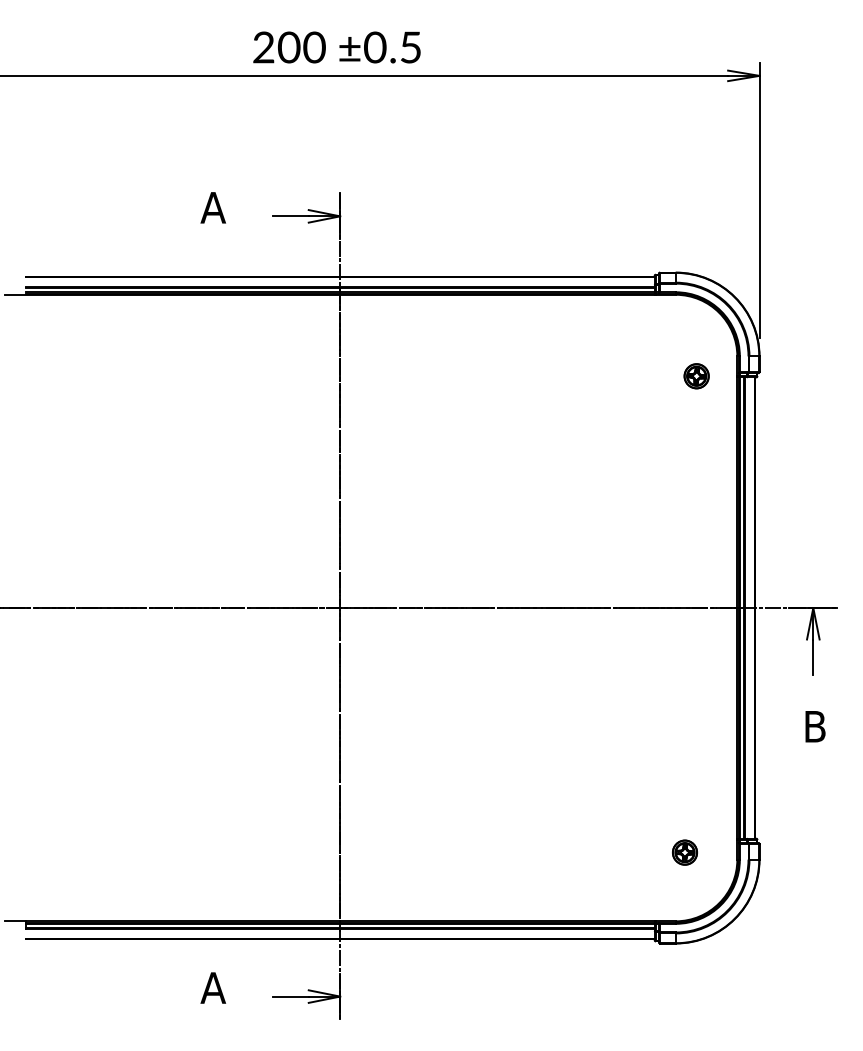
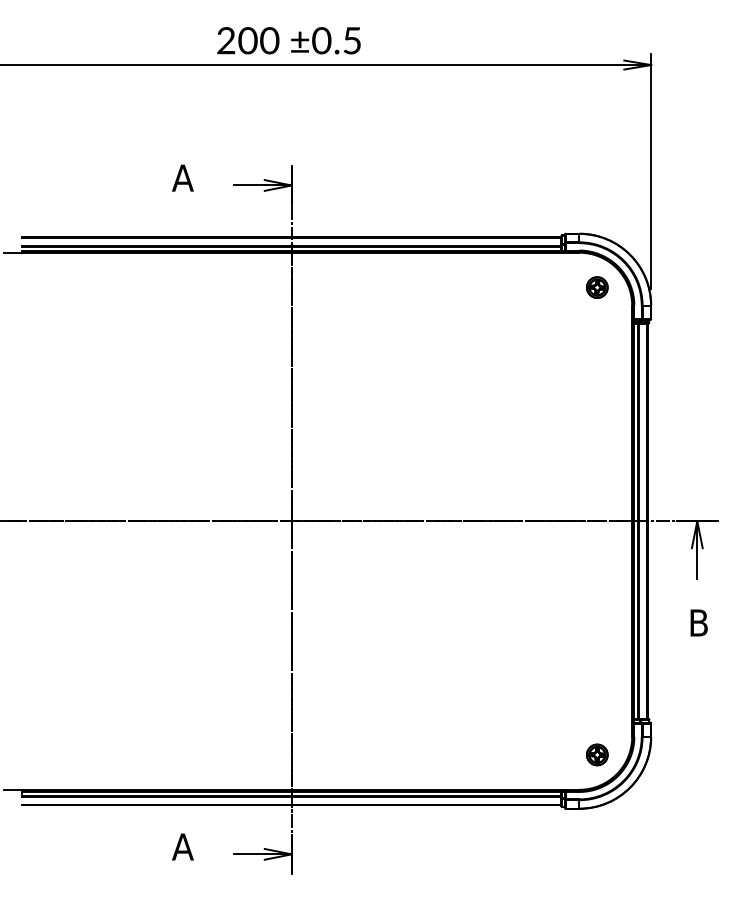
part: (696, 376) -> (597, 287), moved
part: (685, 852) -> (597, 754), moved

